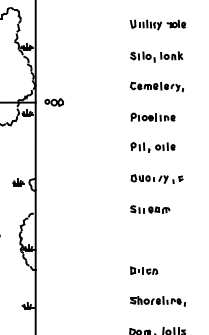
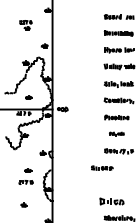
part: (152, 146) -> (116, 133), size x0.6
part: (150, 208) -> (102, 167), moved
part: (143, 270) -> (111, 201), size x1.6

